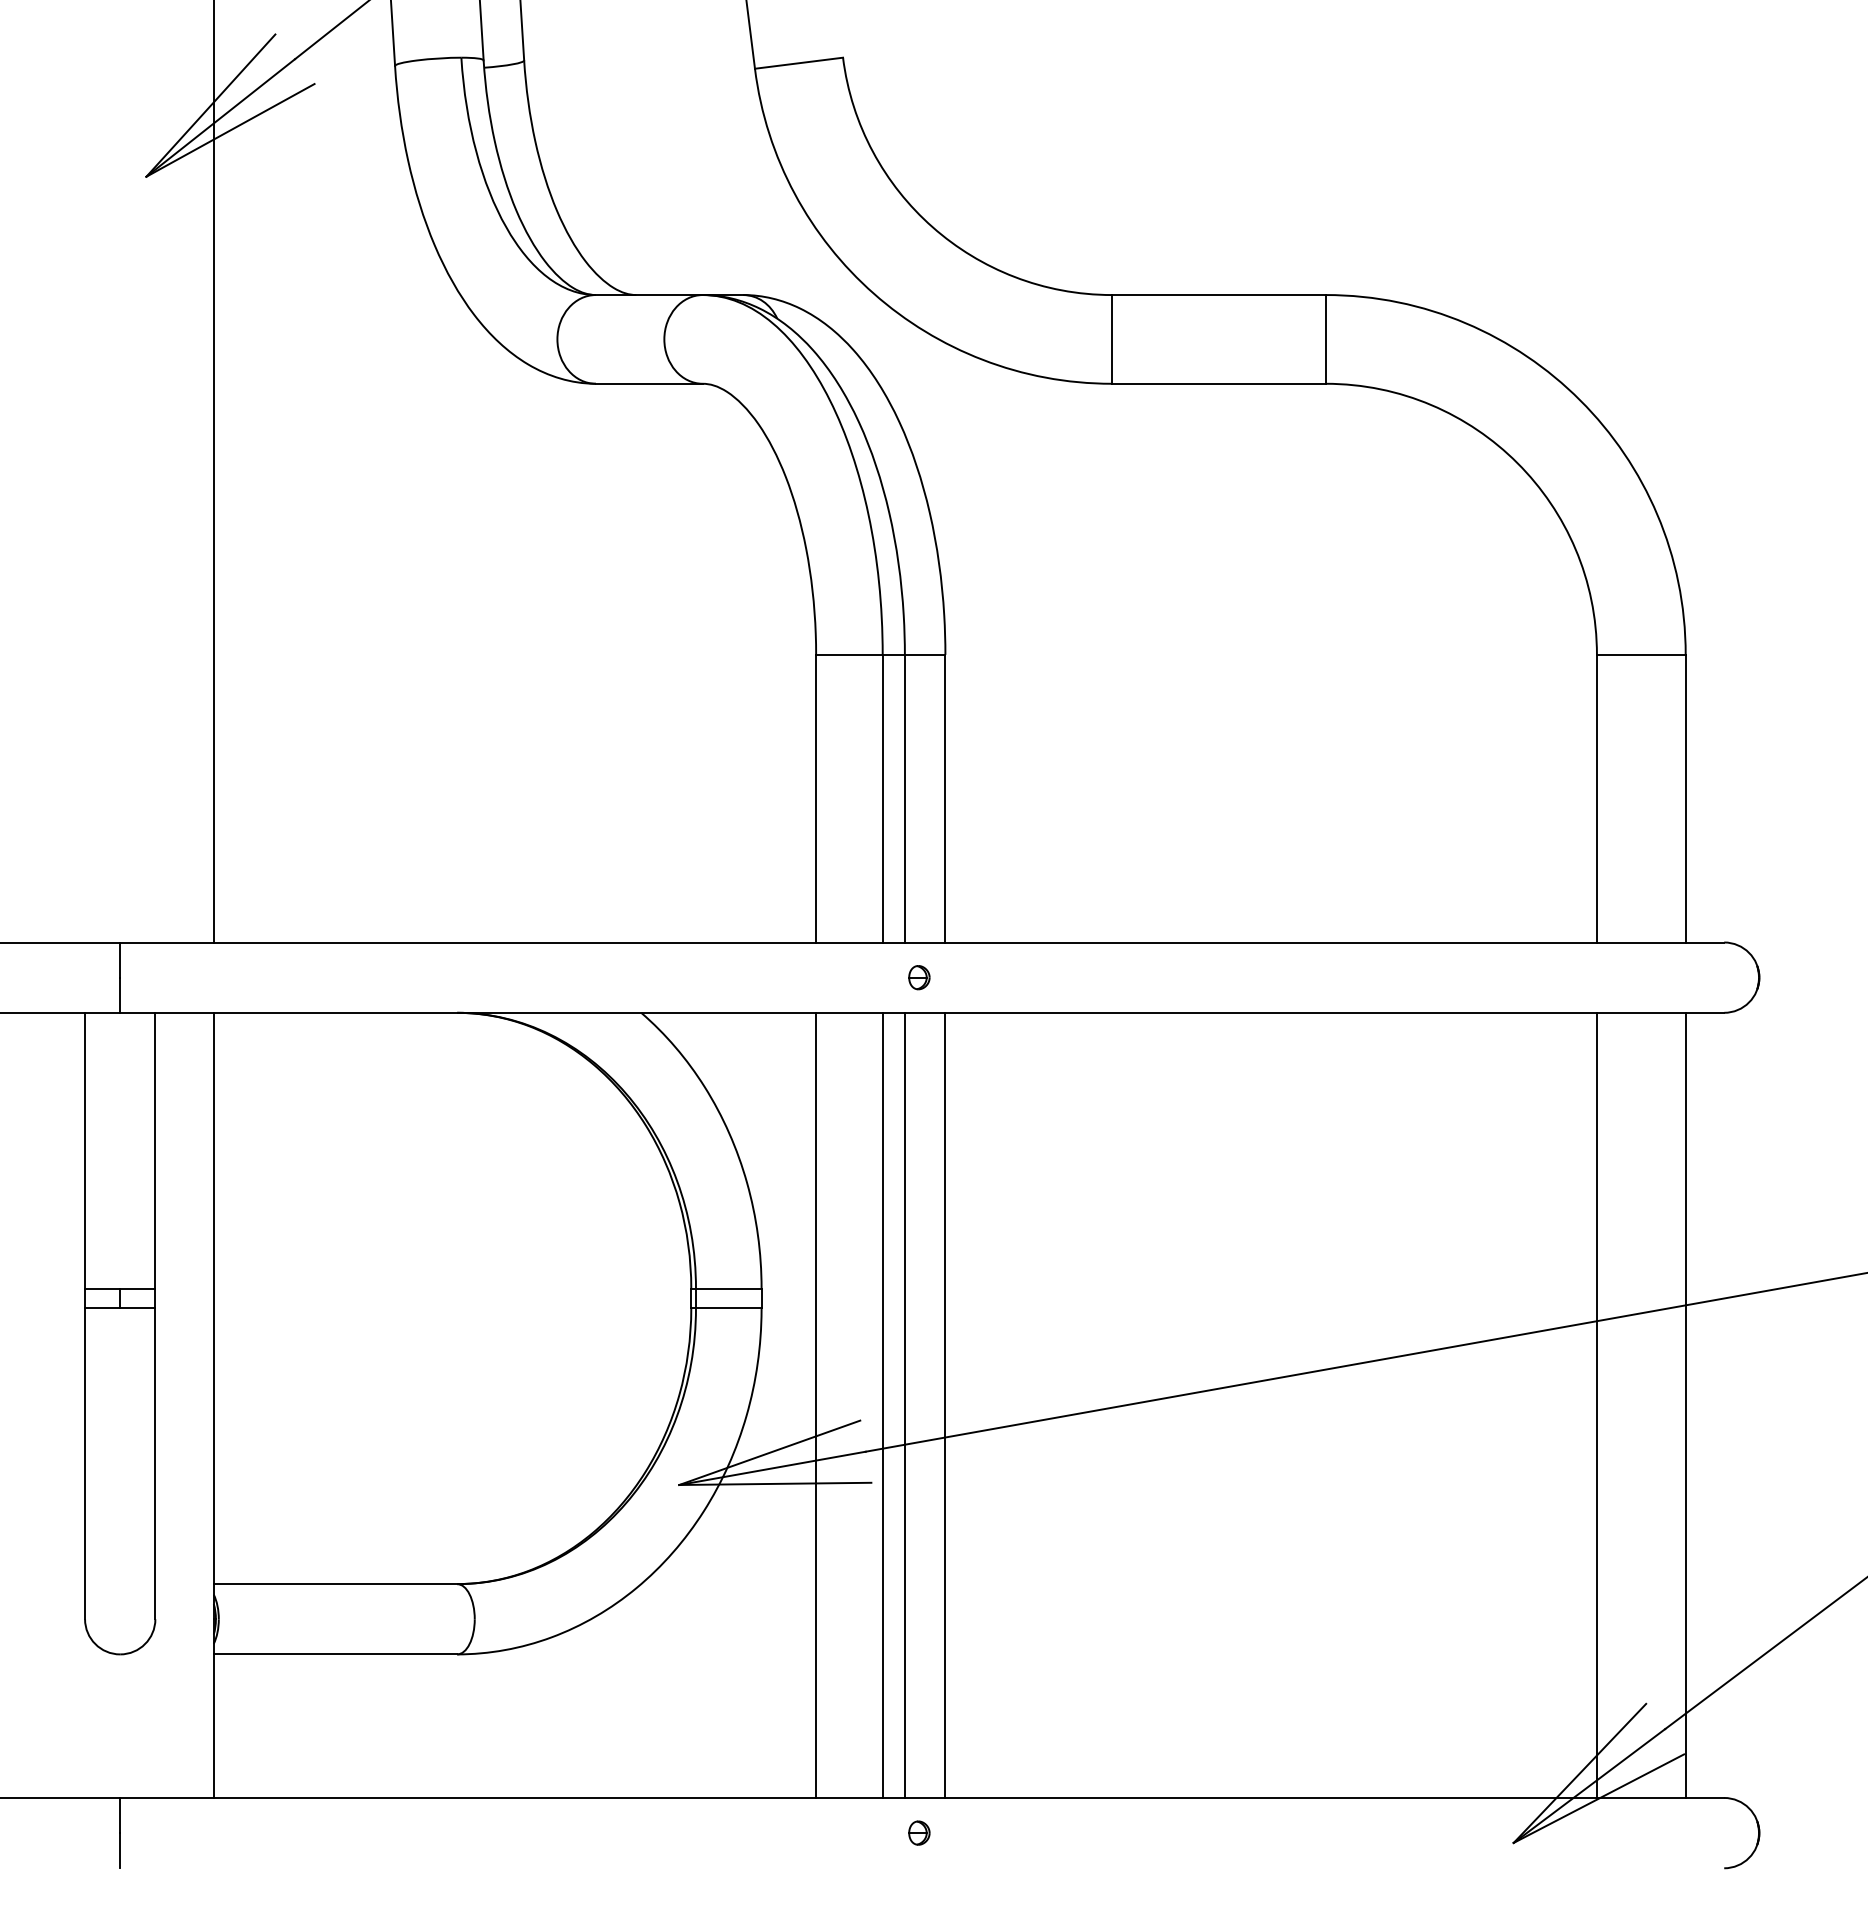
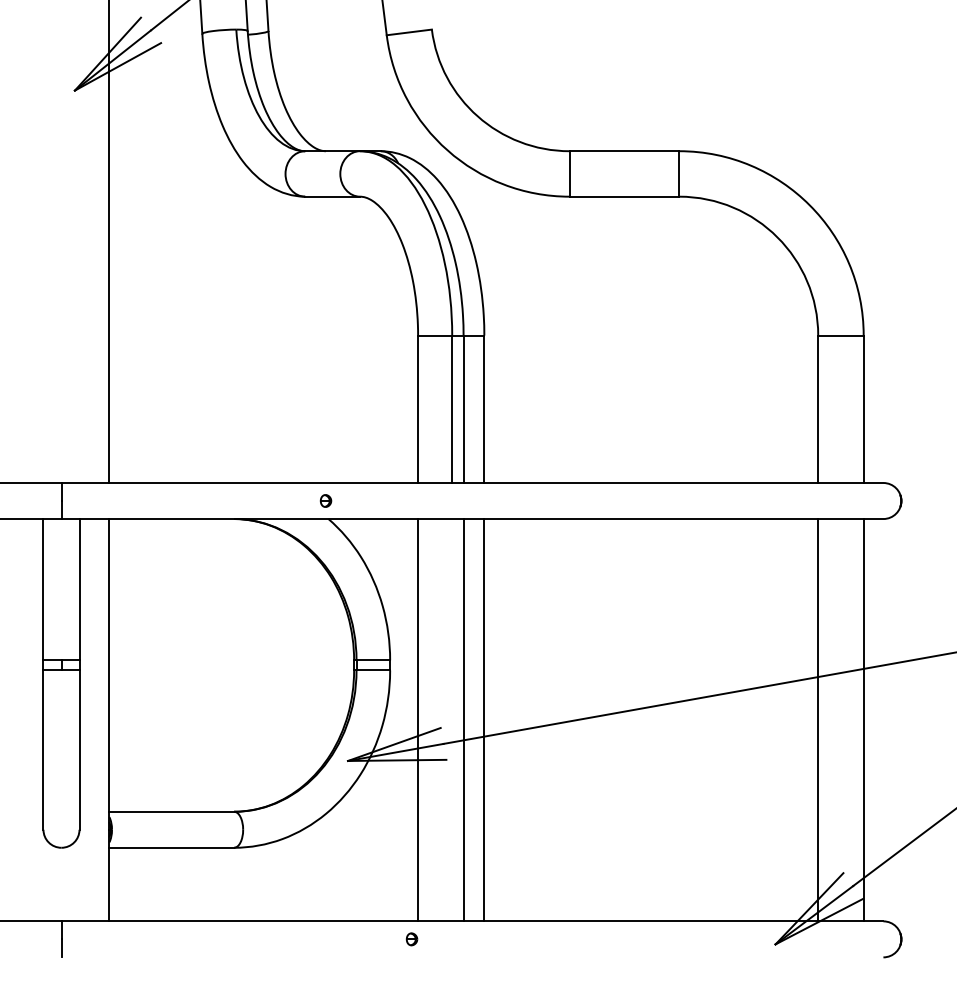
part: (918, 976) -> (325, 500), moved
line: (883, 1405) -> (452, 720), removed
part: (918, 1833) -> (411, 939), moved

